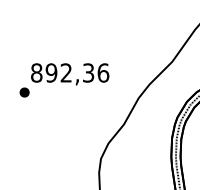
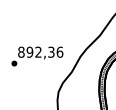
text: (64, 80) -> (37, 56), moved

